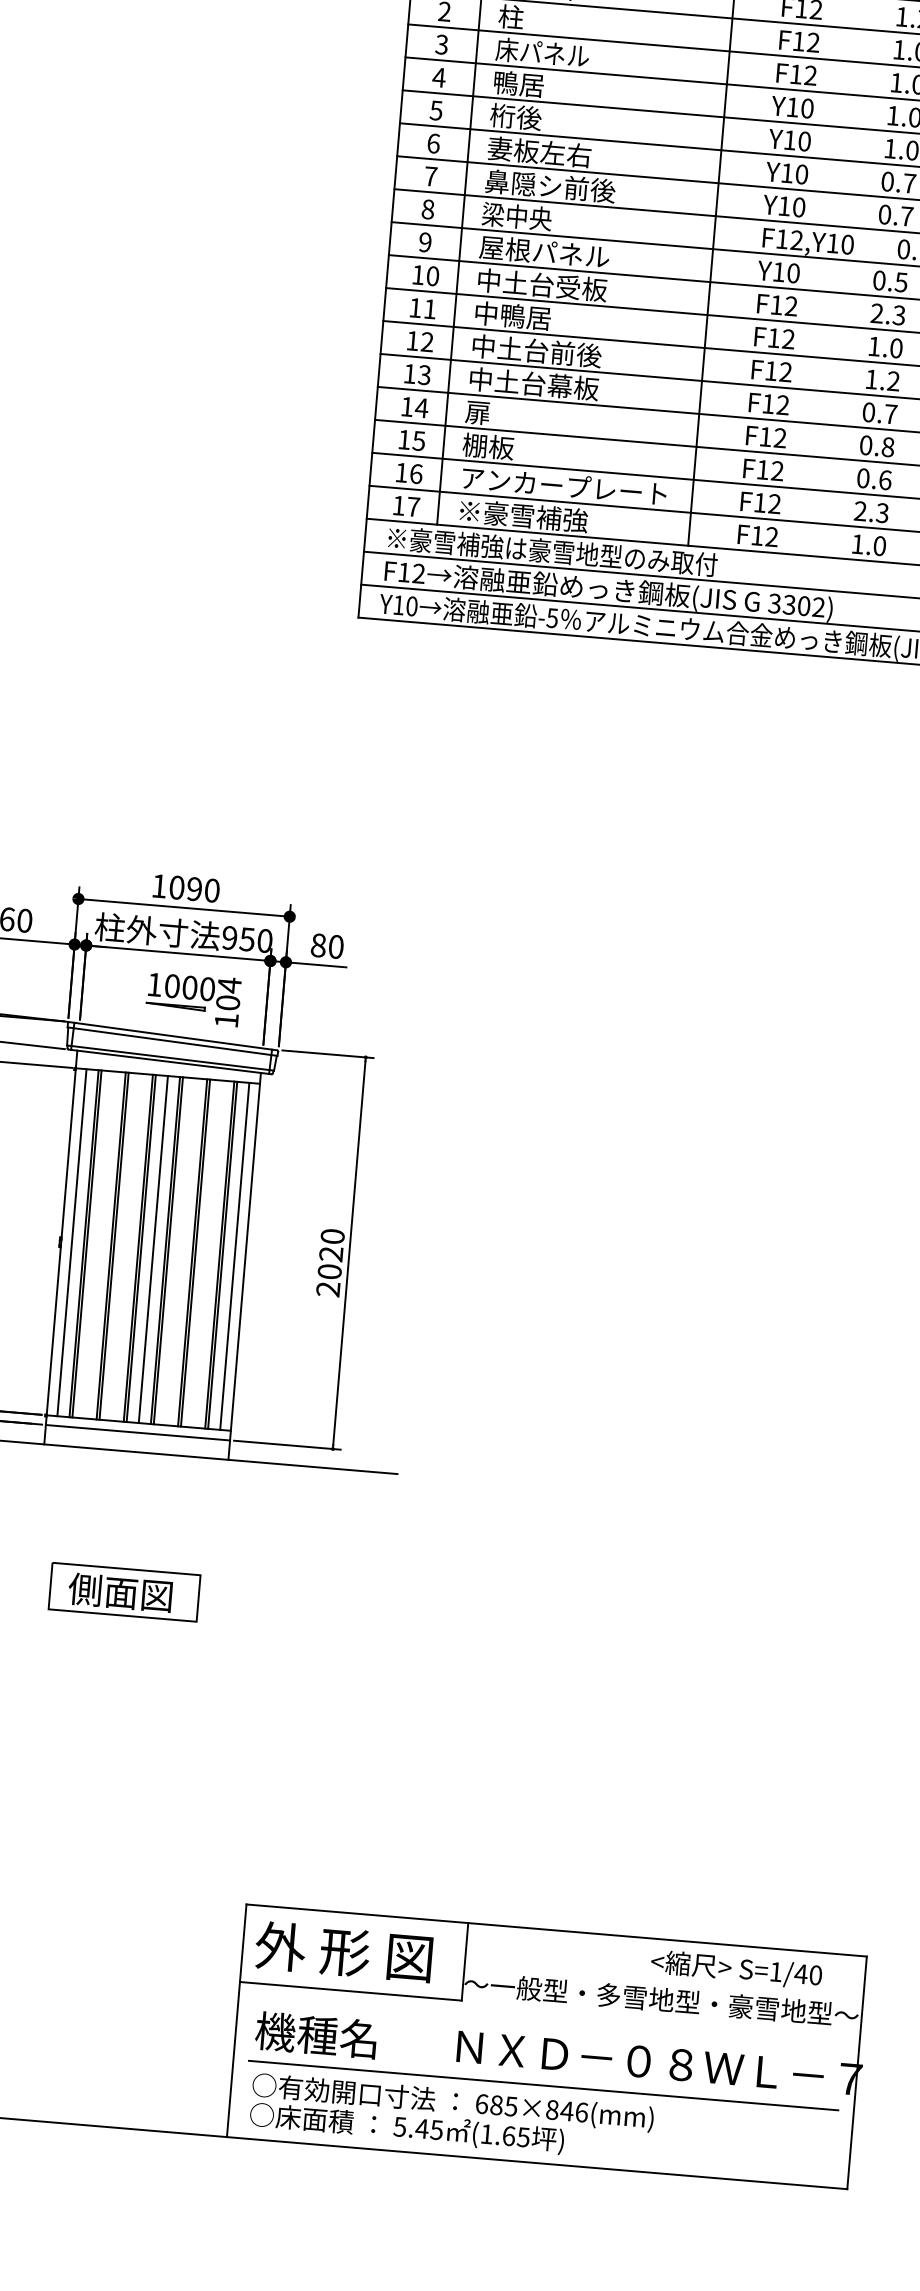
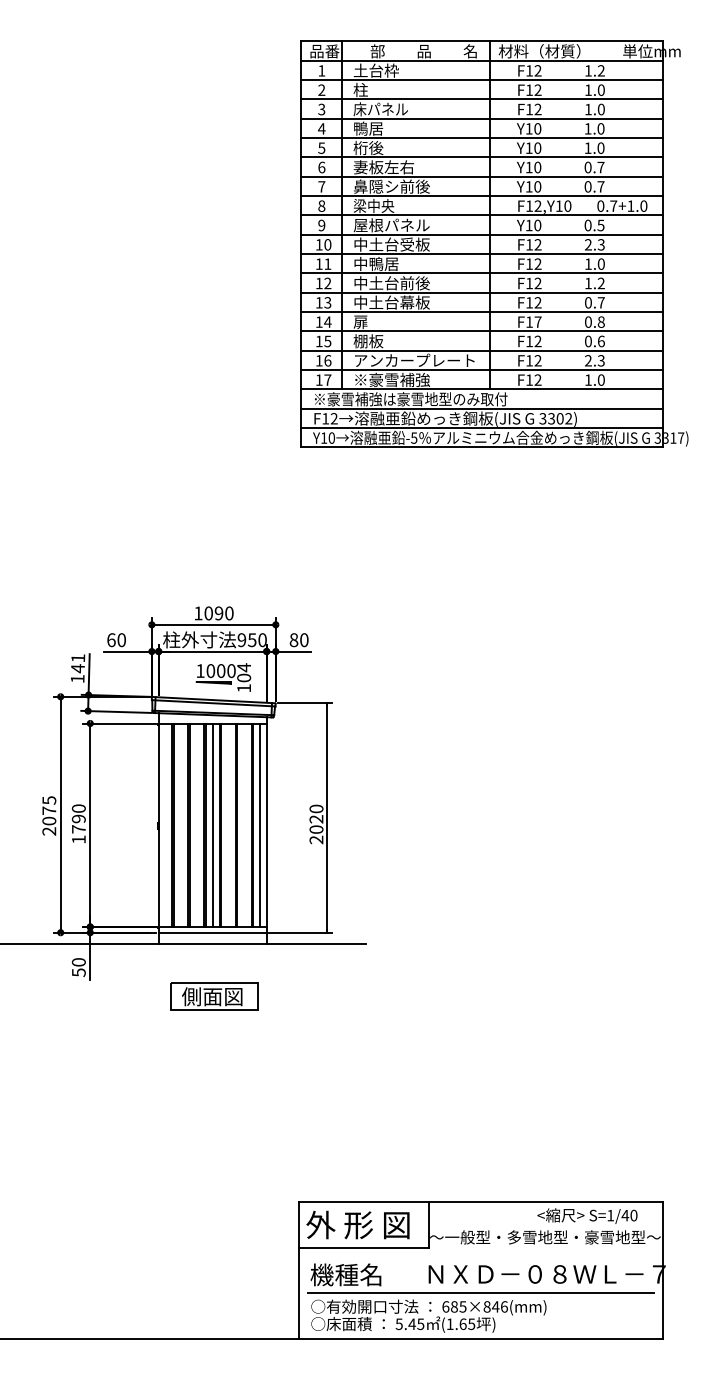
text: (779, 436) -> (537, 321), F12 -> F17
line: (71, 1242) -> (164, 825), removed
part: (124, 1592) -> (214, 996), moved

